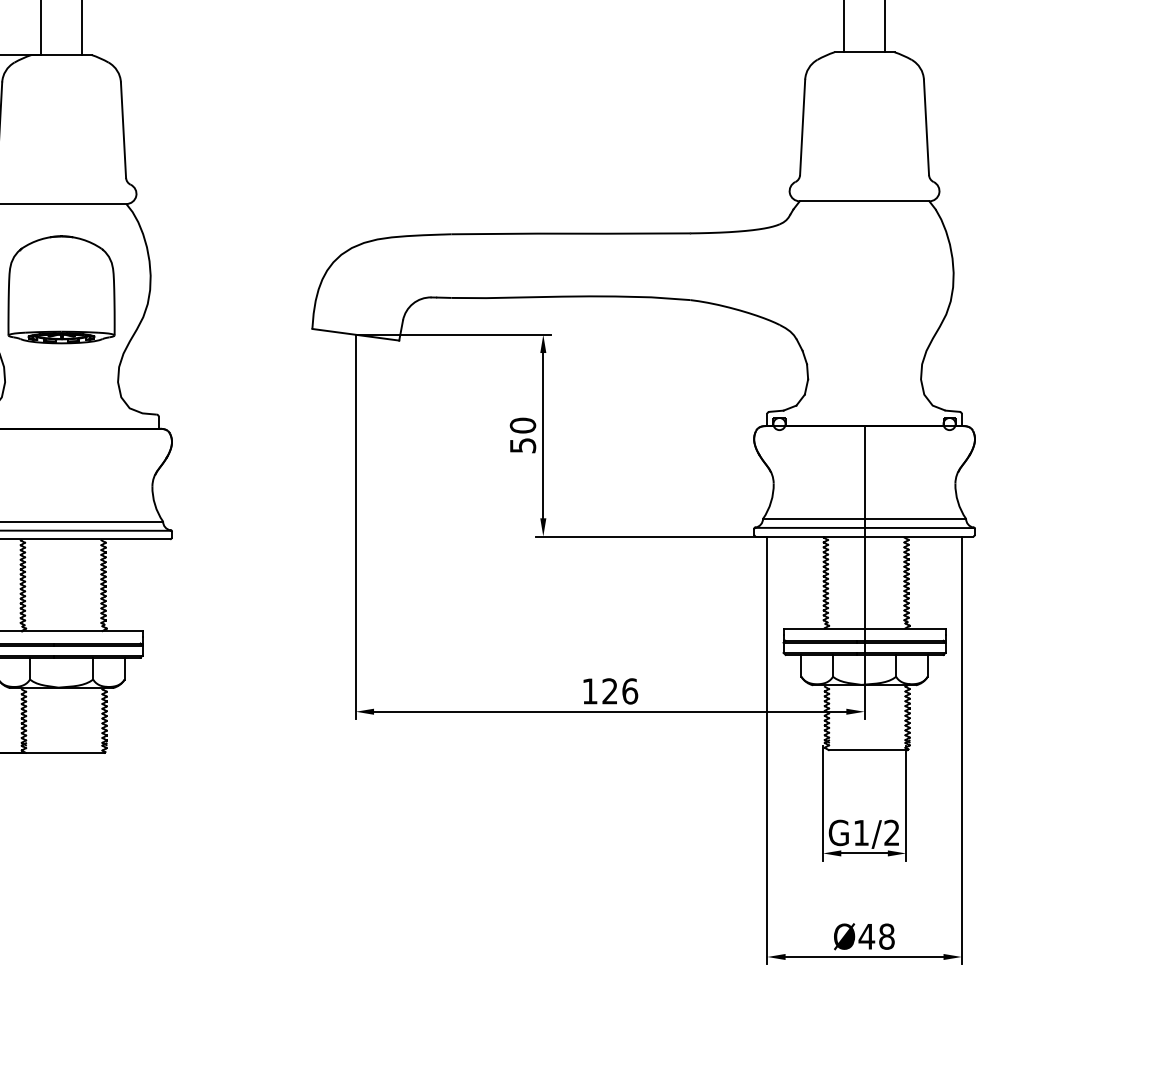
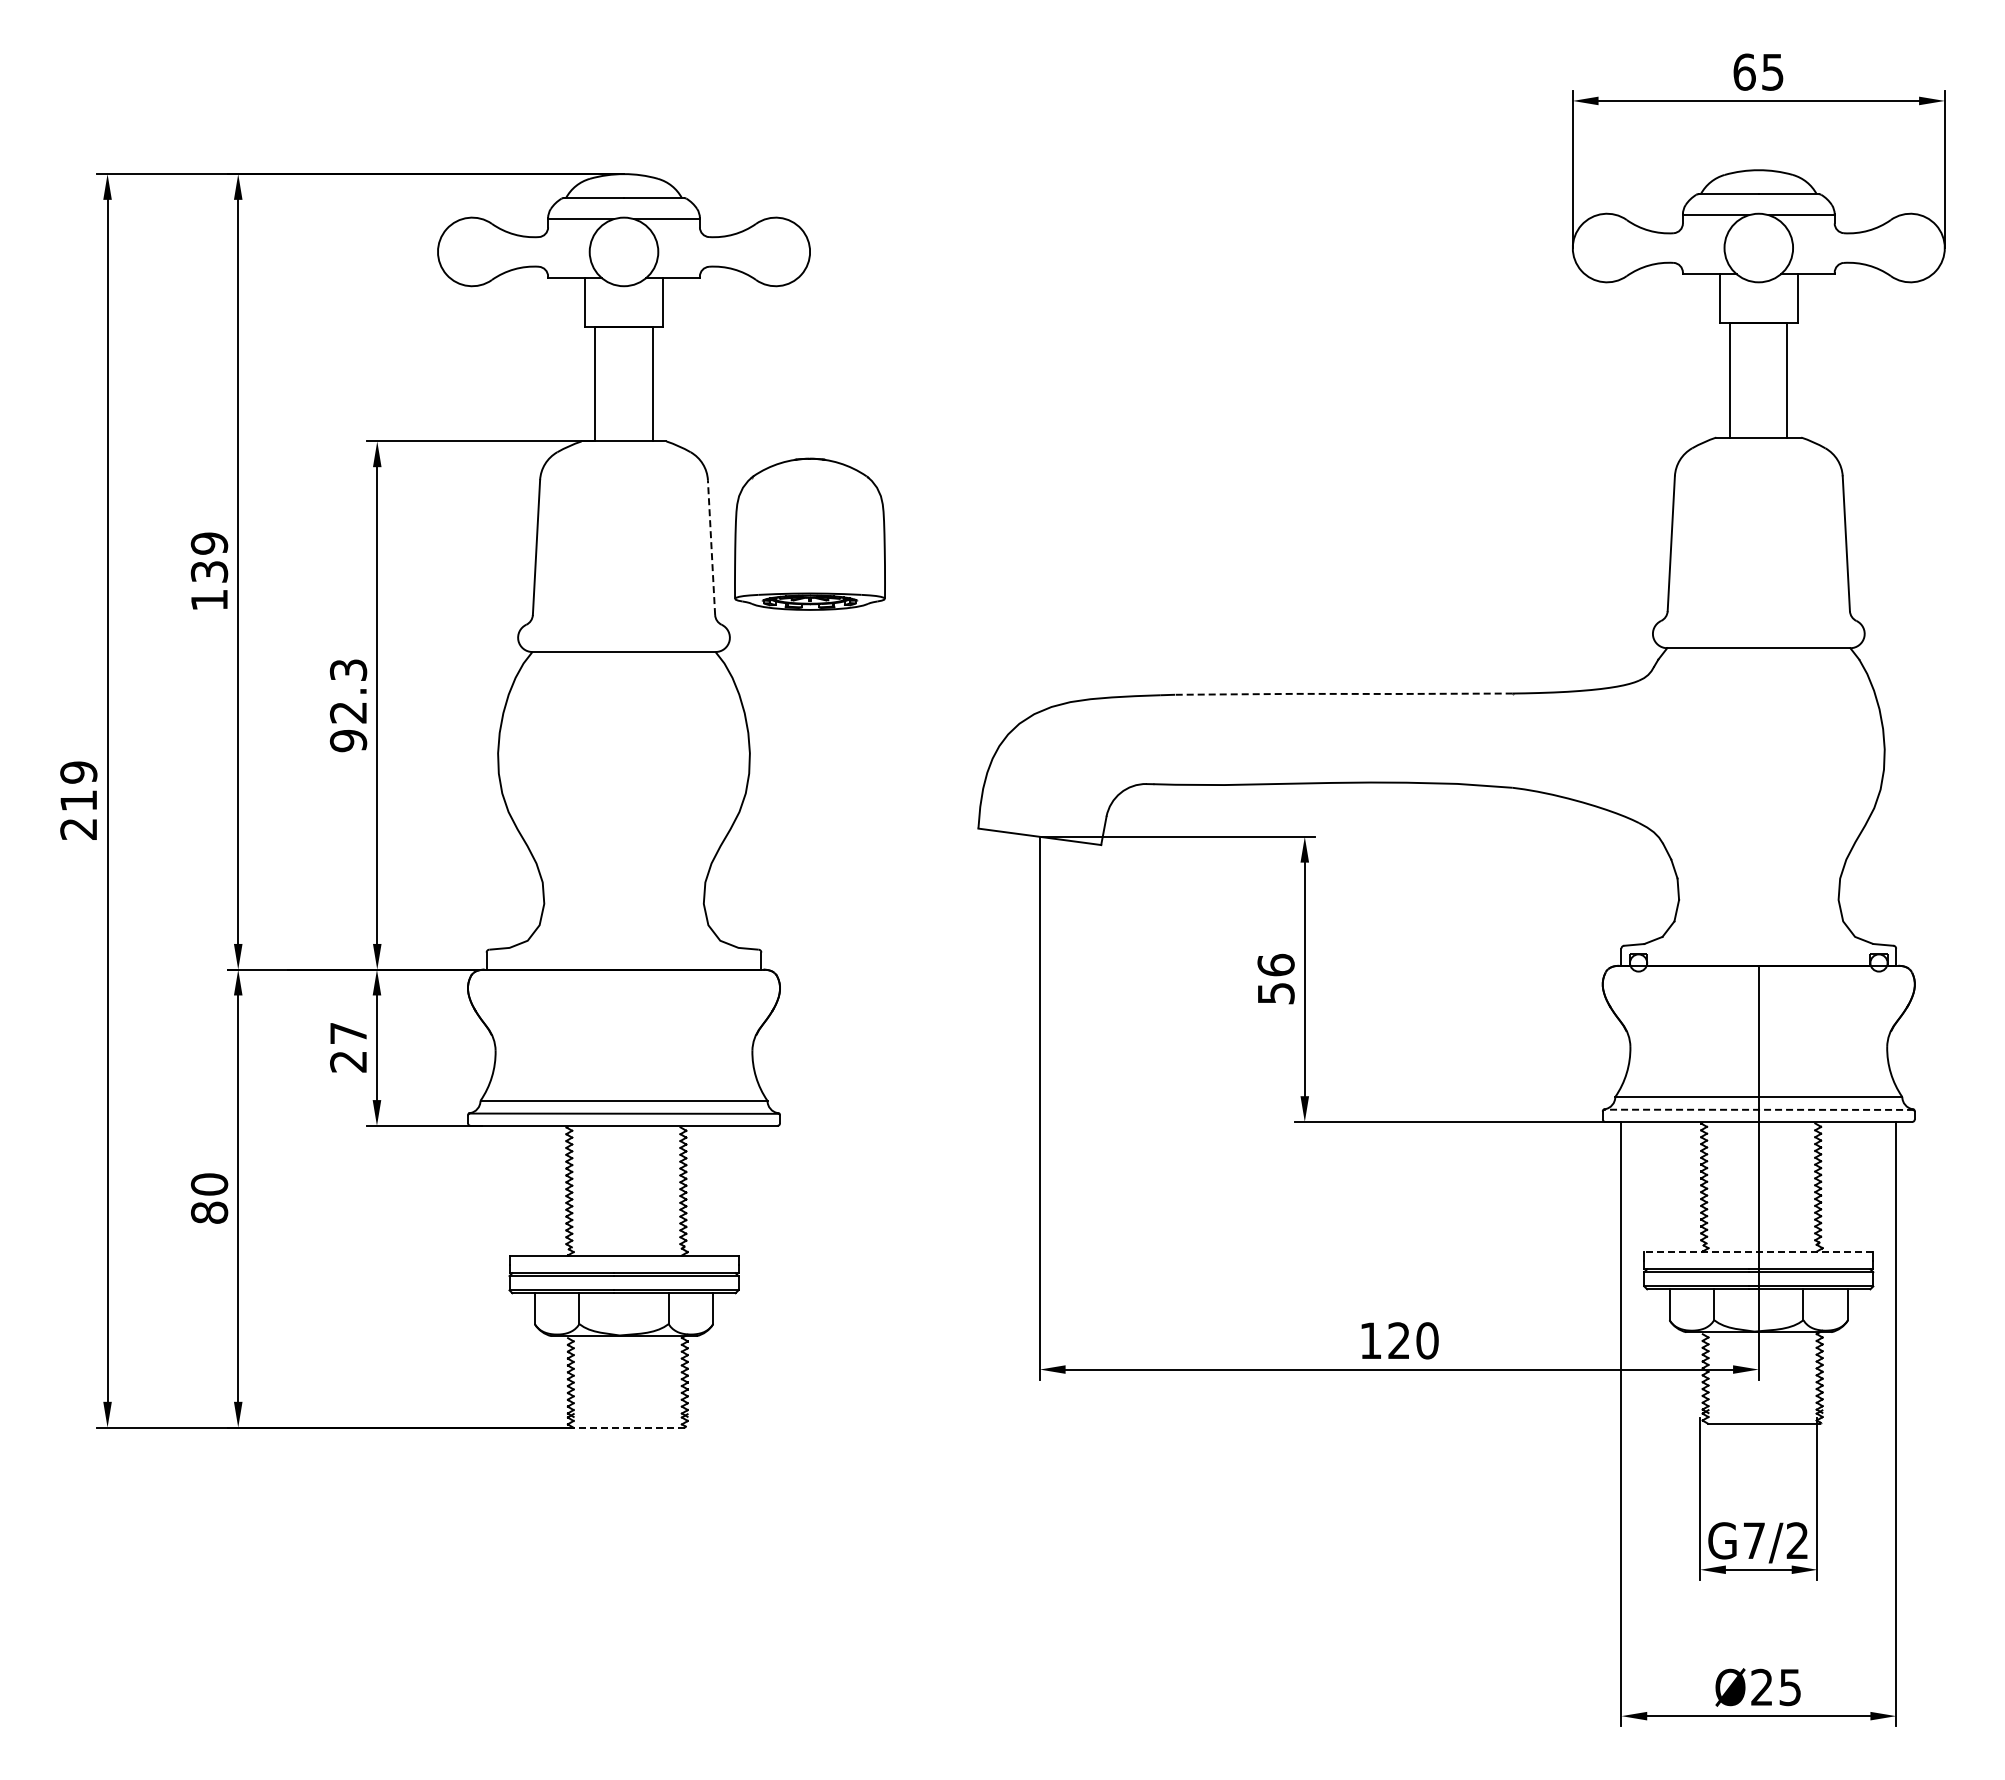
line: (123, 130) -> (711, 547), solid -> dashed
line: (570, 233) -> (1343, 693), solid -> dashed
part: (61, 289) -> (809, 533), moved
text: (522, 425) -> (1275, 964), 50 -> 56
line: (864, 527) -> (1758, 1109), solid -> dashed
line: (864, 628) -> (1758, 1252), solid -> dashed
text: (630, 691) -> (1427, 1340), 126 -> 120
line: (65, 752) -> (629, 1427), solid -> dashed
text: (861, 832) -> (1754, 1540), G1/2 -> G7/2
text: (876, 936) -> (1775, 1687), Ø48 -> Ø25

